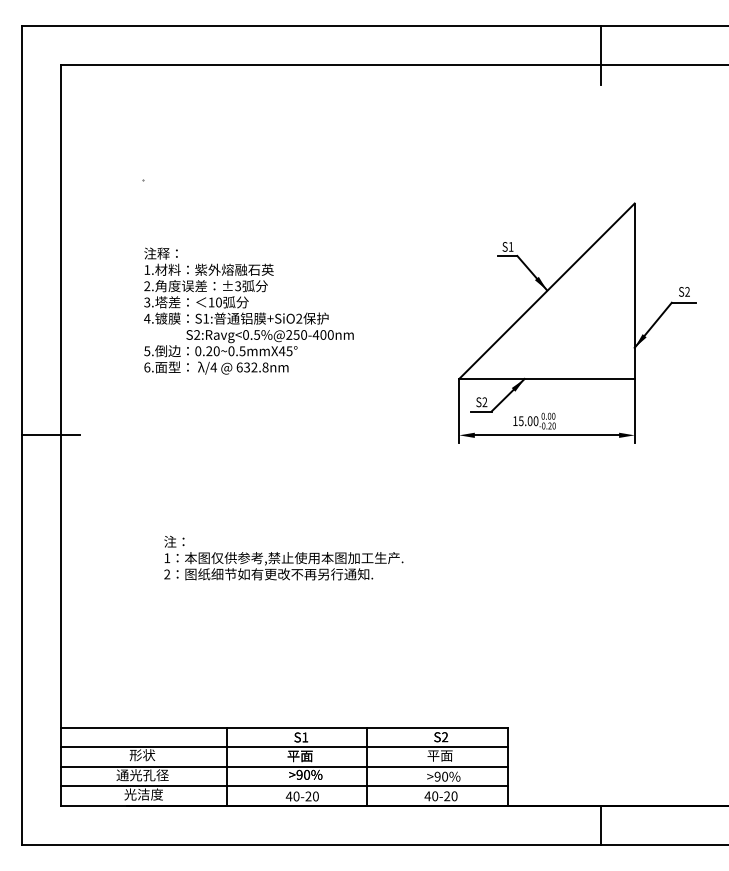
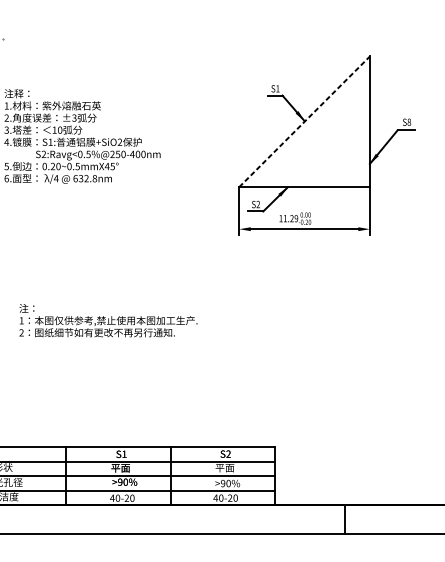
line: (547, 290) -> (304, 121), solid -> dashed
text: (687, 291) -> (409, 122), S2 -> S8
text: (528, 421) -> (290, 218), 15.00 -> 11.29

